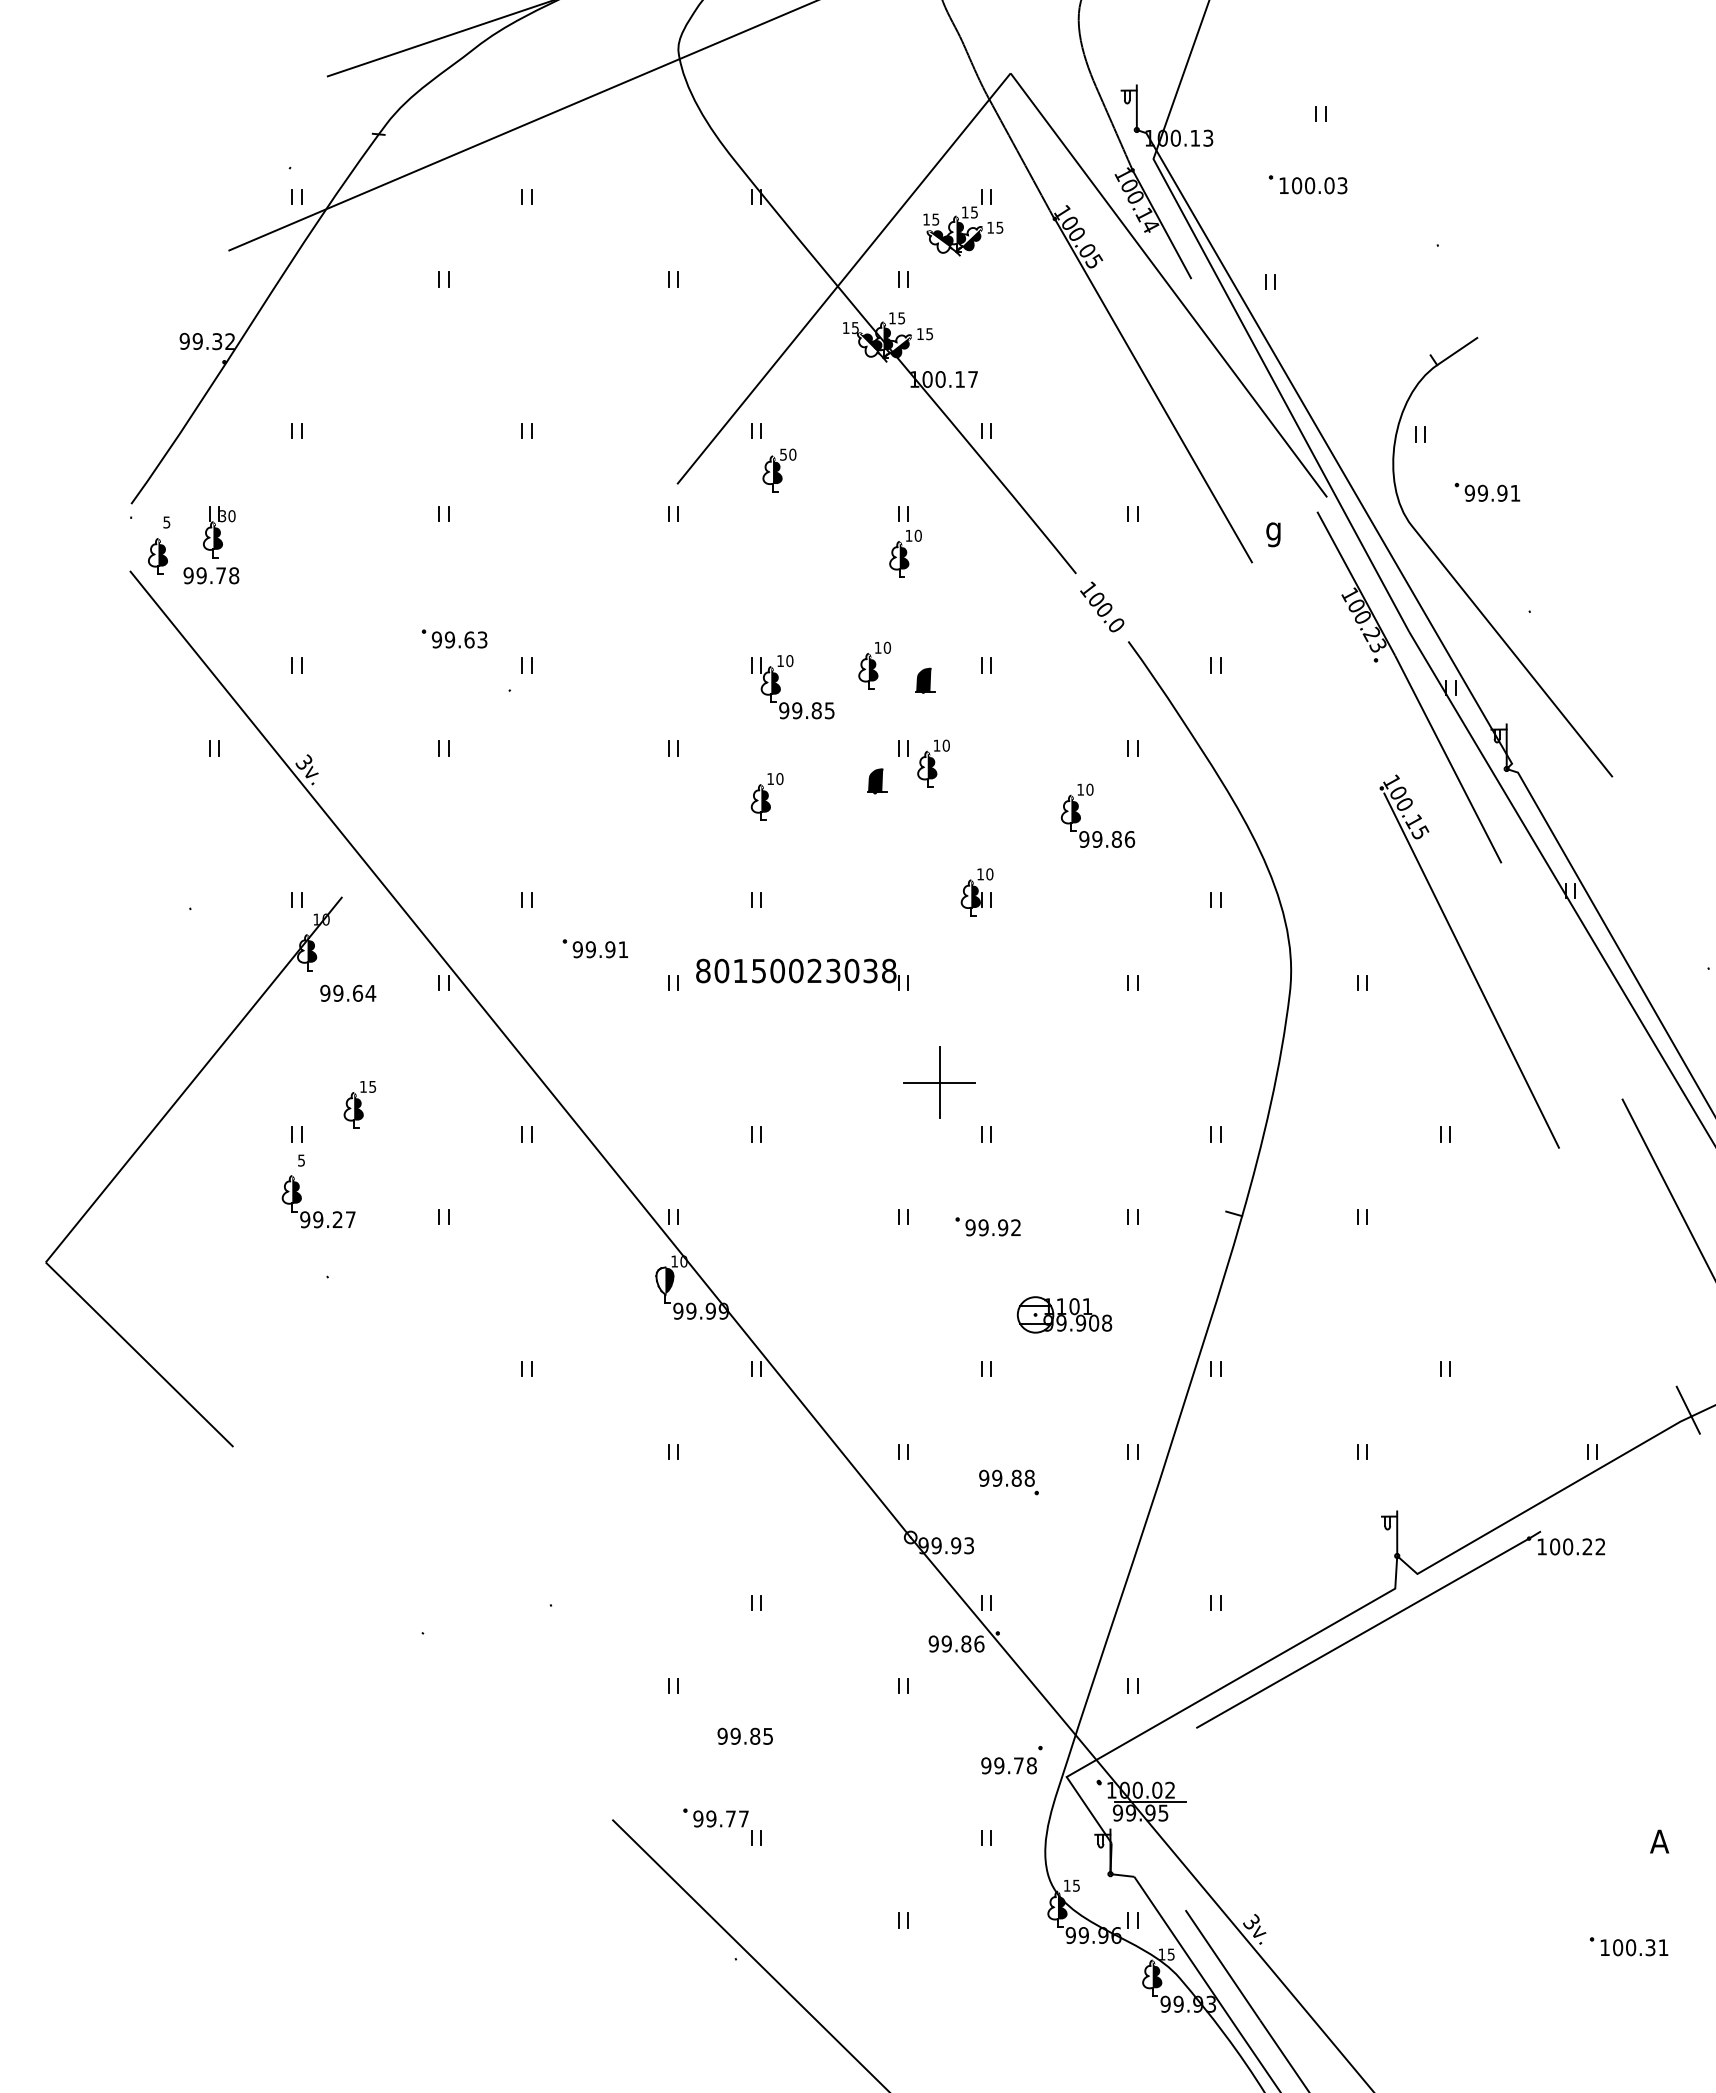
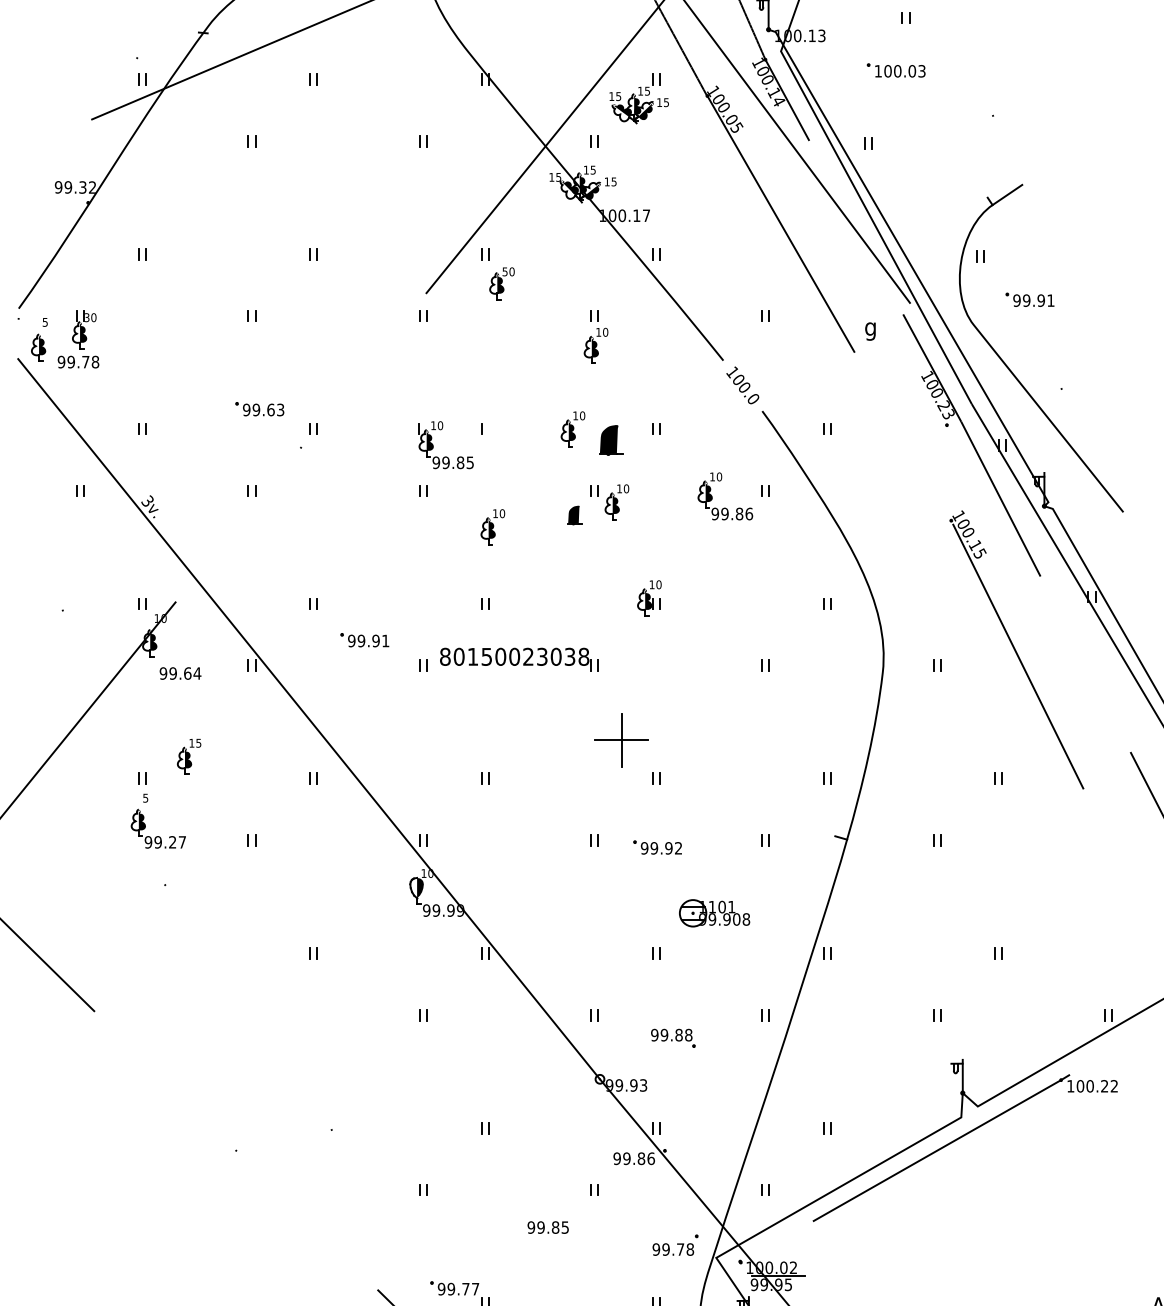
part: (925, 680) -> (611, 440), size x1.6
part: (797, 702) -> (446, 456), moved
part: (1097, 831) -> (725, 508), moved
text: (744, 1735) -> (547, 1226), moved

